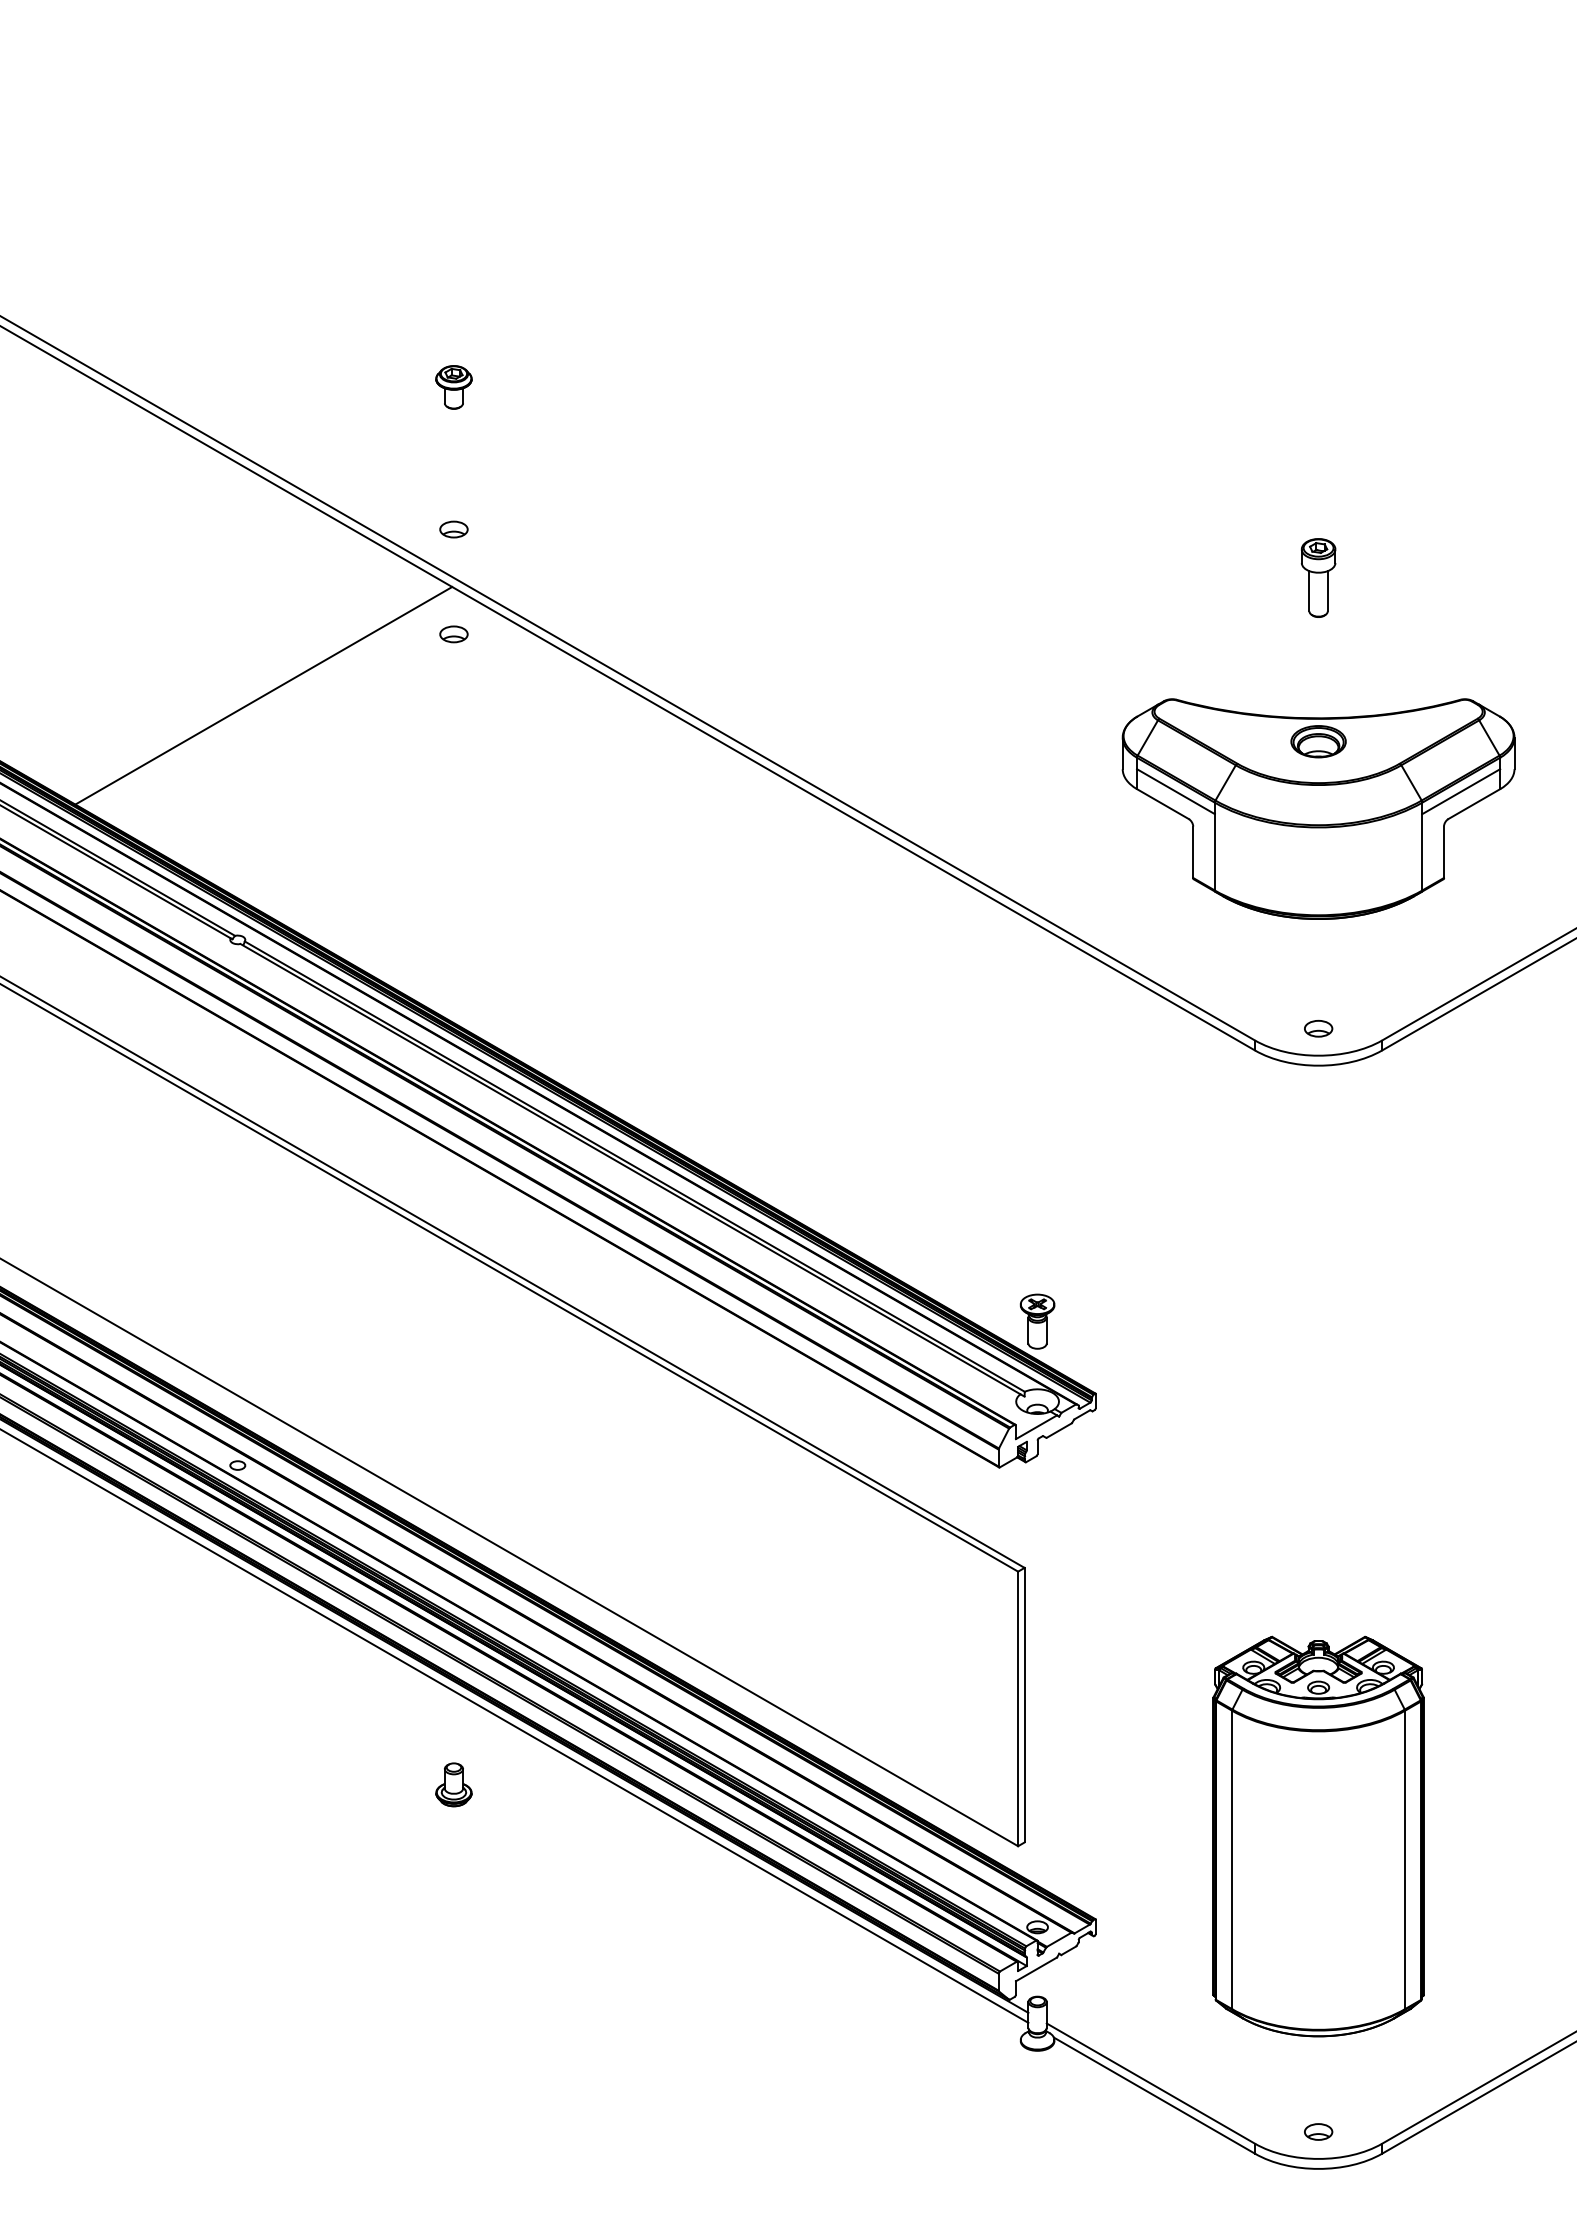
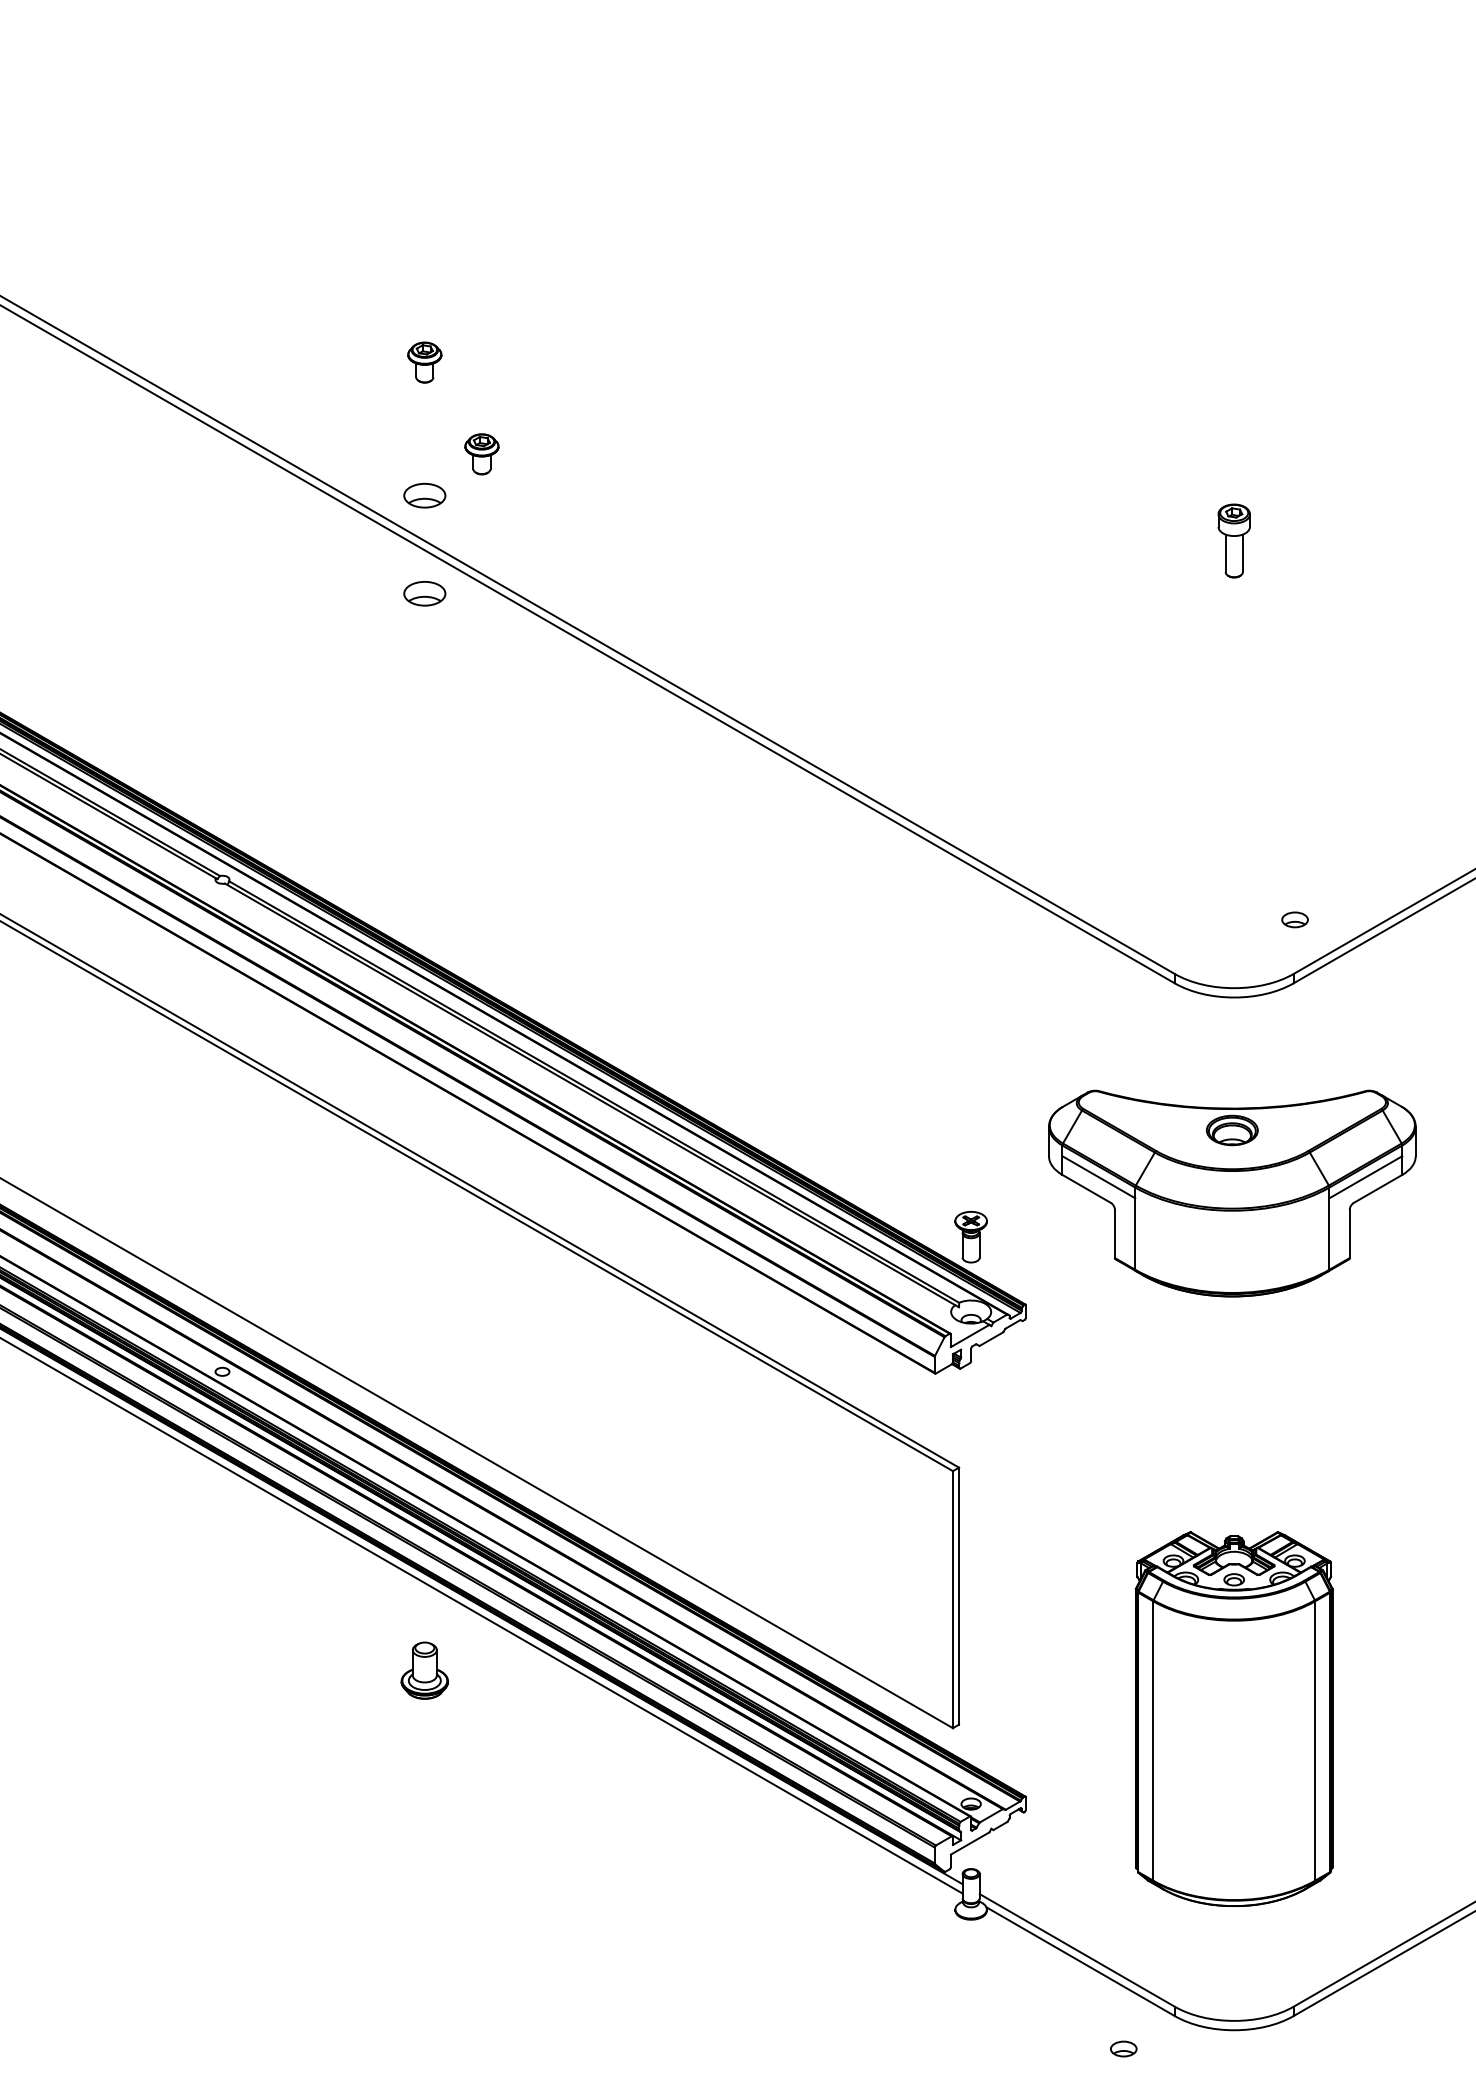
part: (514, 485) -> (481, 454), added
part: (453, 529) -> (424, 495), size x1.6
part: (453, 634) -> (424, 593), size x1.6
line: (263, 695) -> (246, 650), removed
part: (1318, 808) -> (1232, 1192), moved
part: (1318, 1028) -> (1294, 919), moved
part: (453, 1784) -> (424, 1670), size x1.4
part: (1318, 2131) -> (1123, 2048), moved

